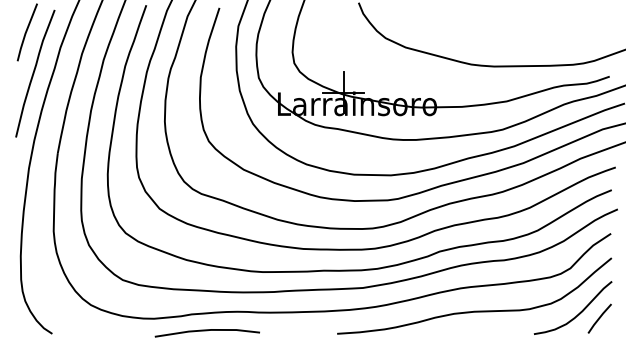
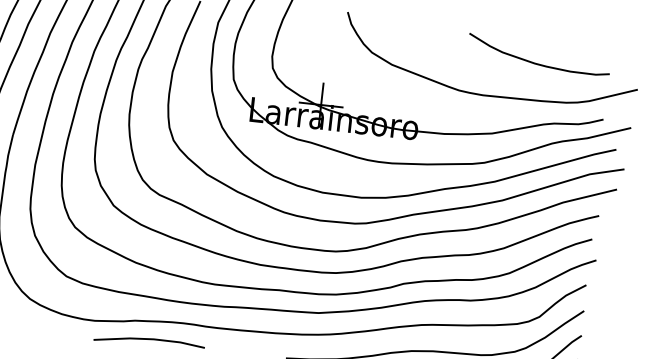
curve: (542, 30) -> (538, 63), added

